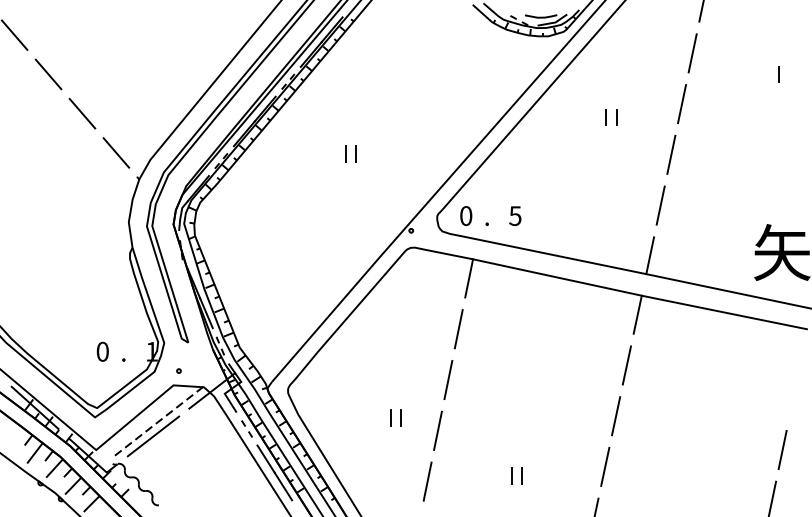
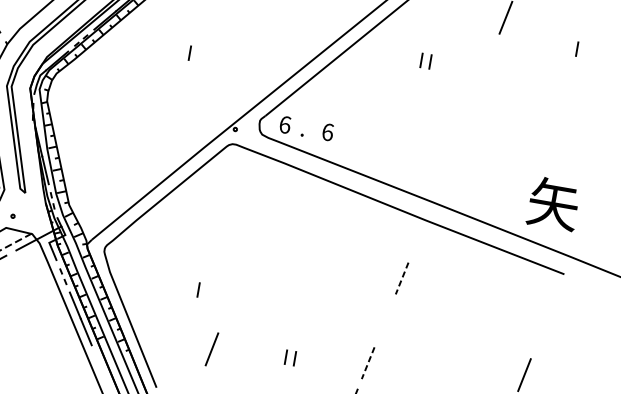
line: (682, 104) -> (489, 60), removed
line: (355, 153) -> (198, 54), removed
line: (671, 154) -> (472, 102), removed
line: (660, 205) -> (455, 144), removed
text: (466, 215) -> (285, 124), 0 -> 6
text: (515, 216) -> (327, 132), 5 -> 6
line: (650, 255) -> (439, 186), removed
line: (469, 278) -> (278, 179), removed
line: (637, 314) -> (418, 235), removed
line: (458, 329) -> (261, 222), removed
line: (626, 365) -> (401, 278), solid -> dashed
line: (448, 379) -> (245, 263), removed
line: (616, 416) -> (385, 321), removed
line: (390, 417) -> (189, 288), removed
line: (437, 430) -> (228, 306), removed
line: (605, 467) -> (368, 363), solid -> dashed

